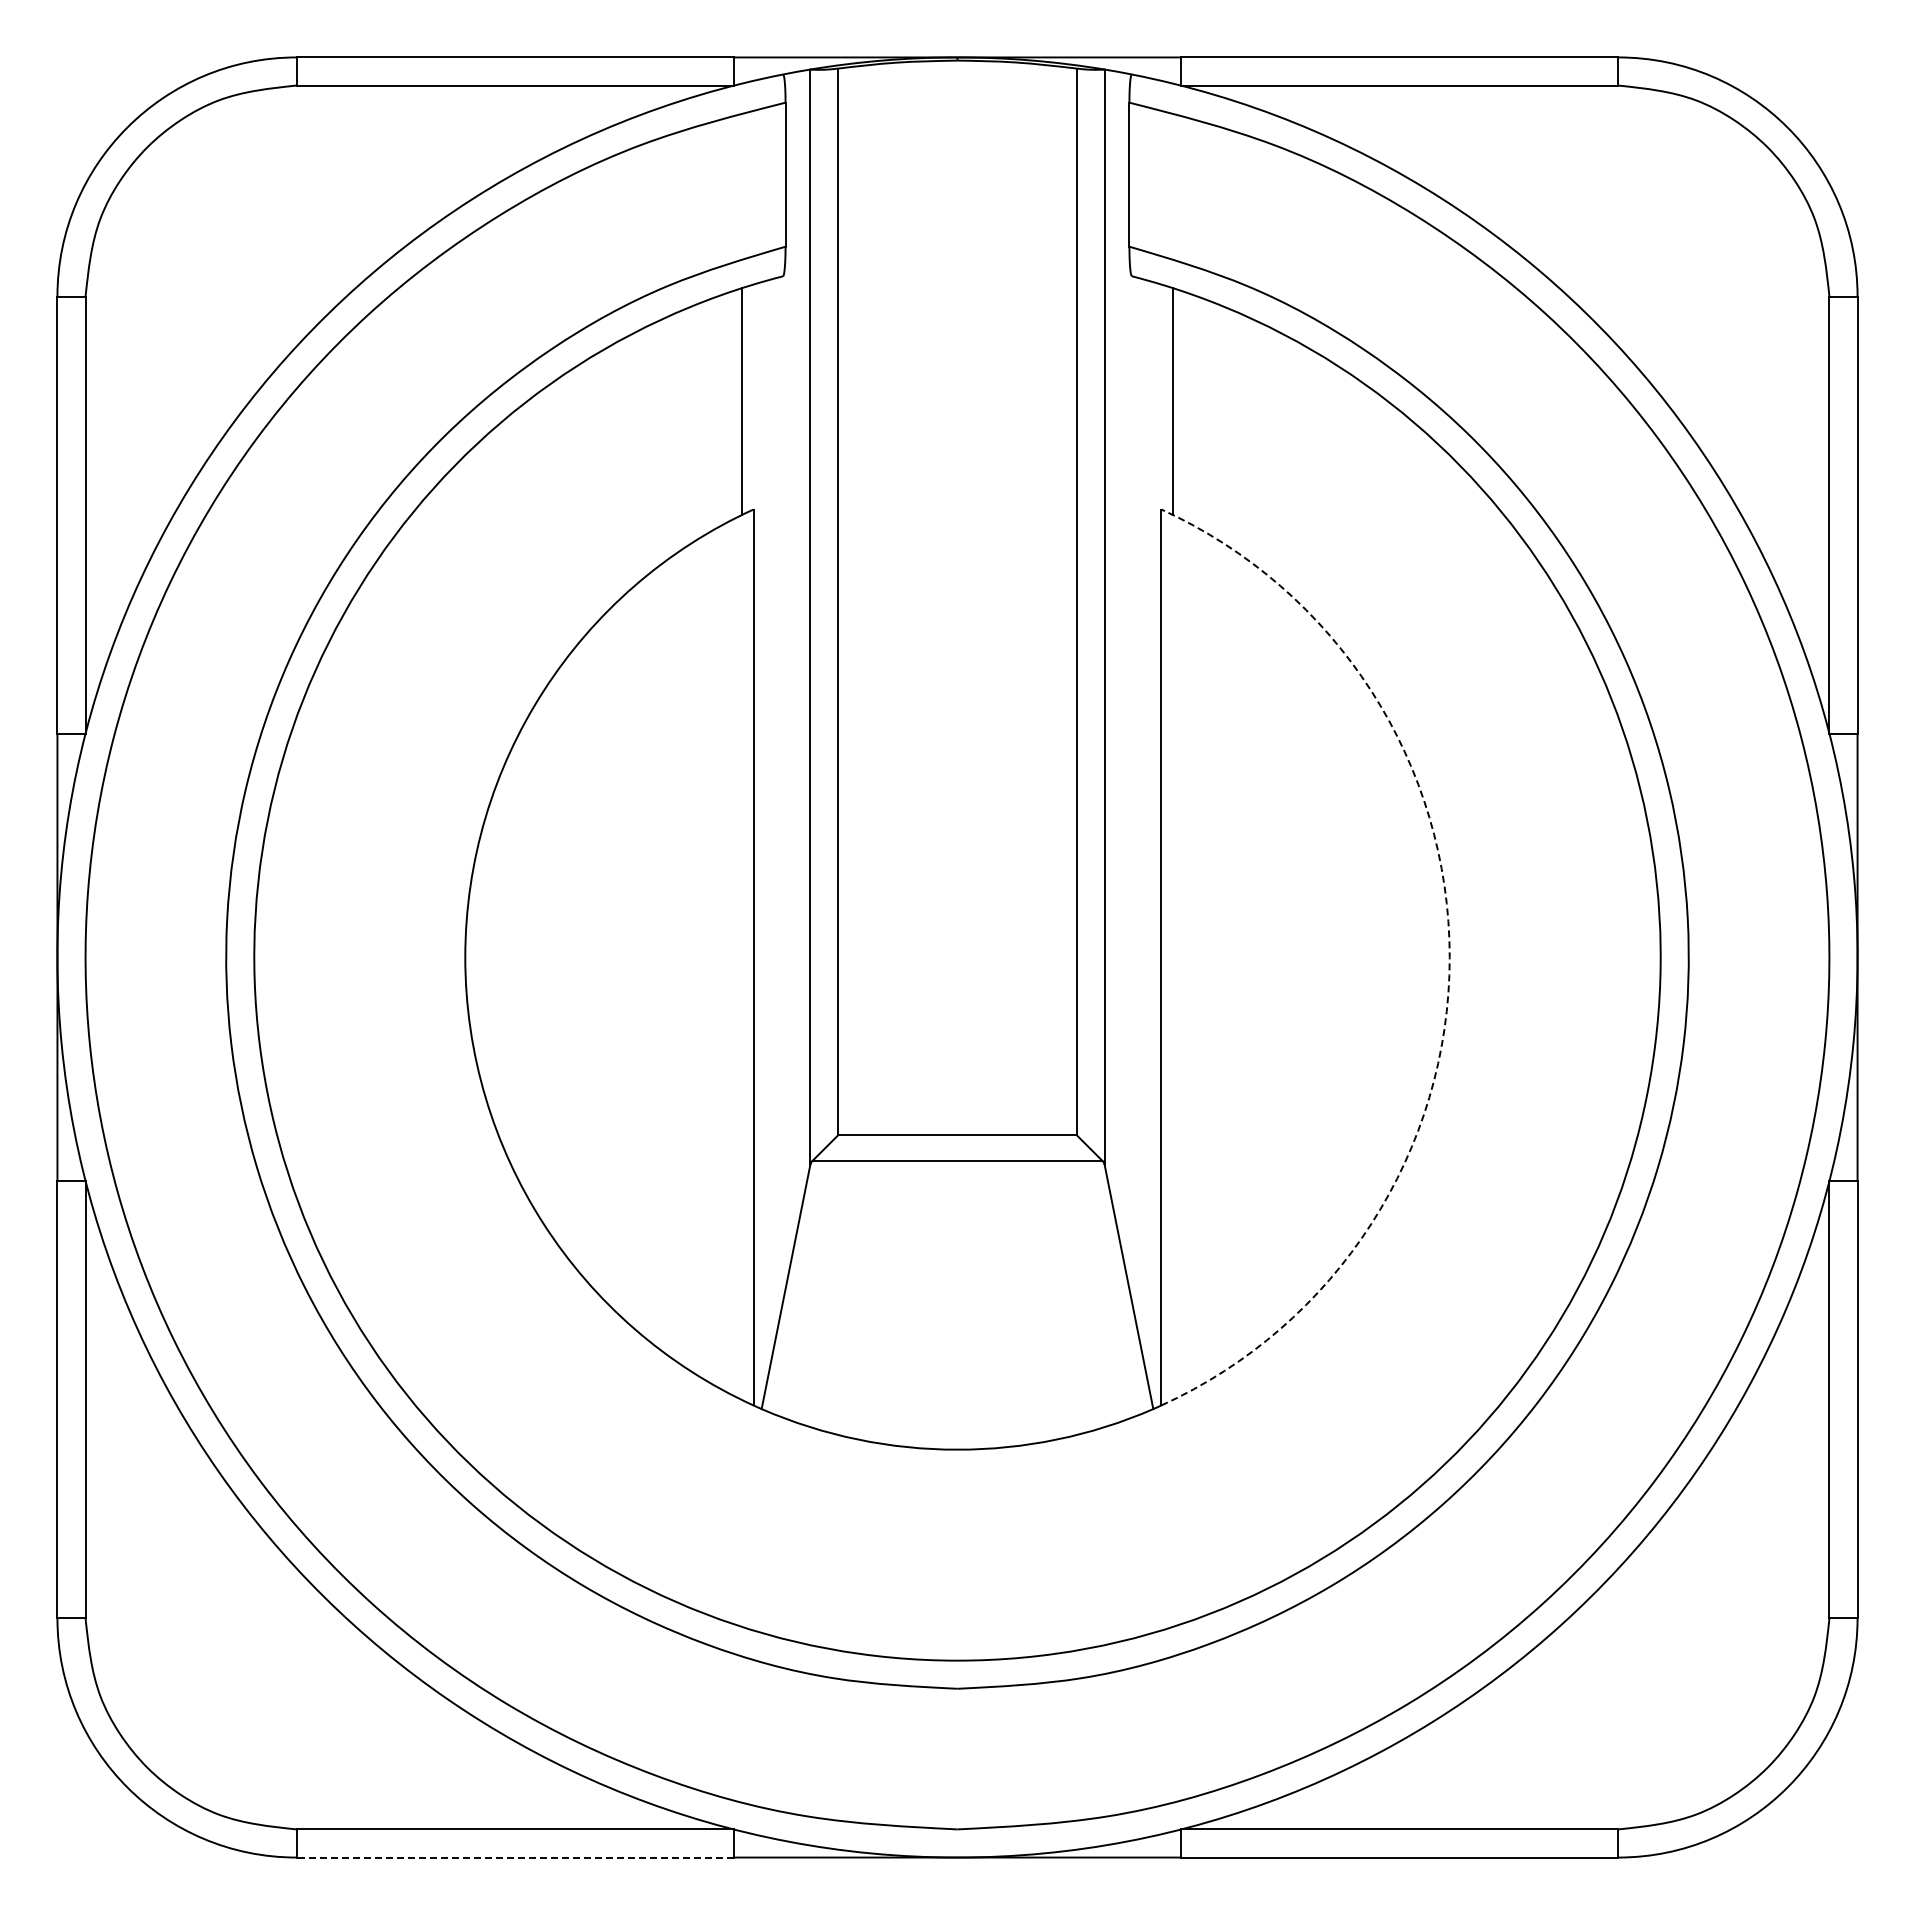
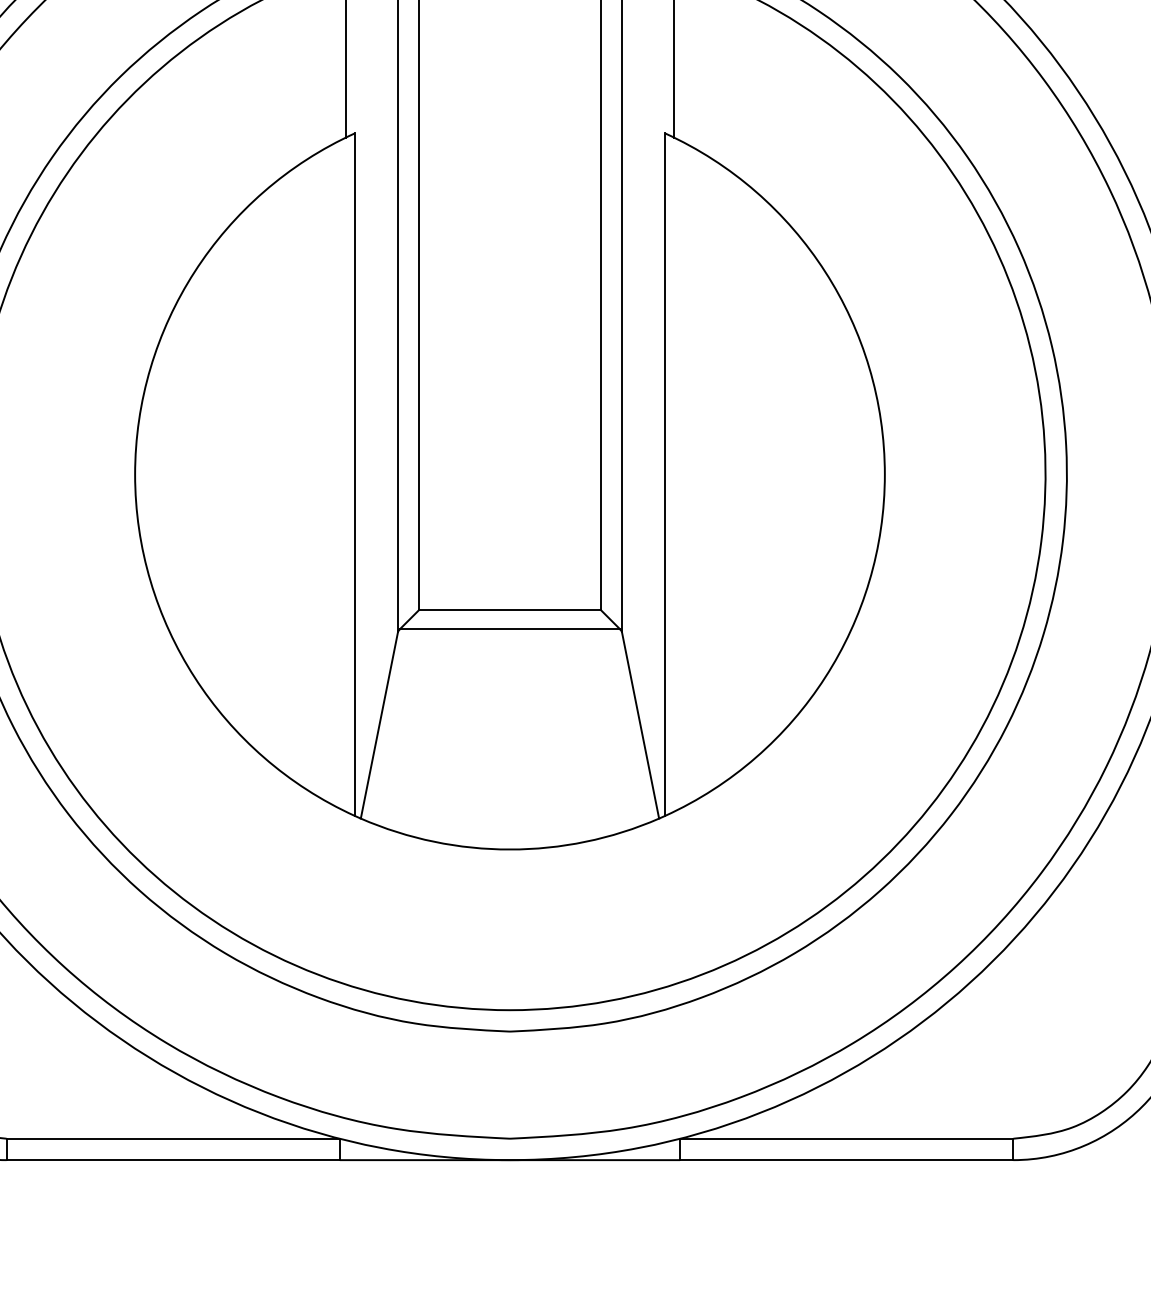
arc: (1449, 957) -> (884, 474), dashed -> solid
line: (515, 1857) -> (173, 1160), dashed -> solid

